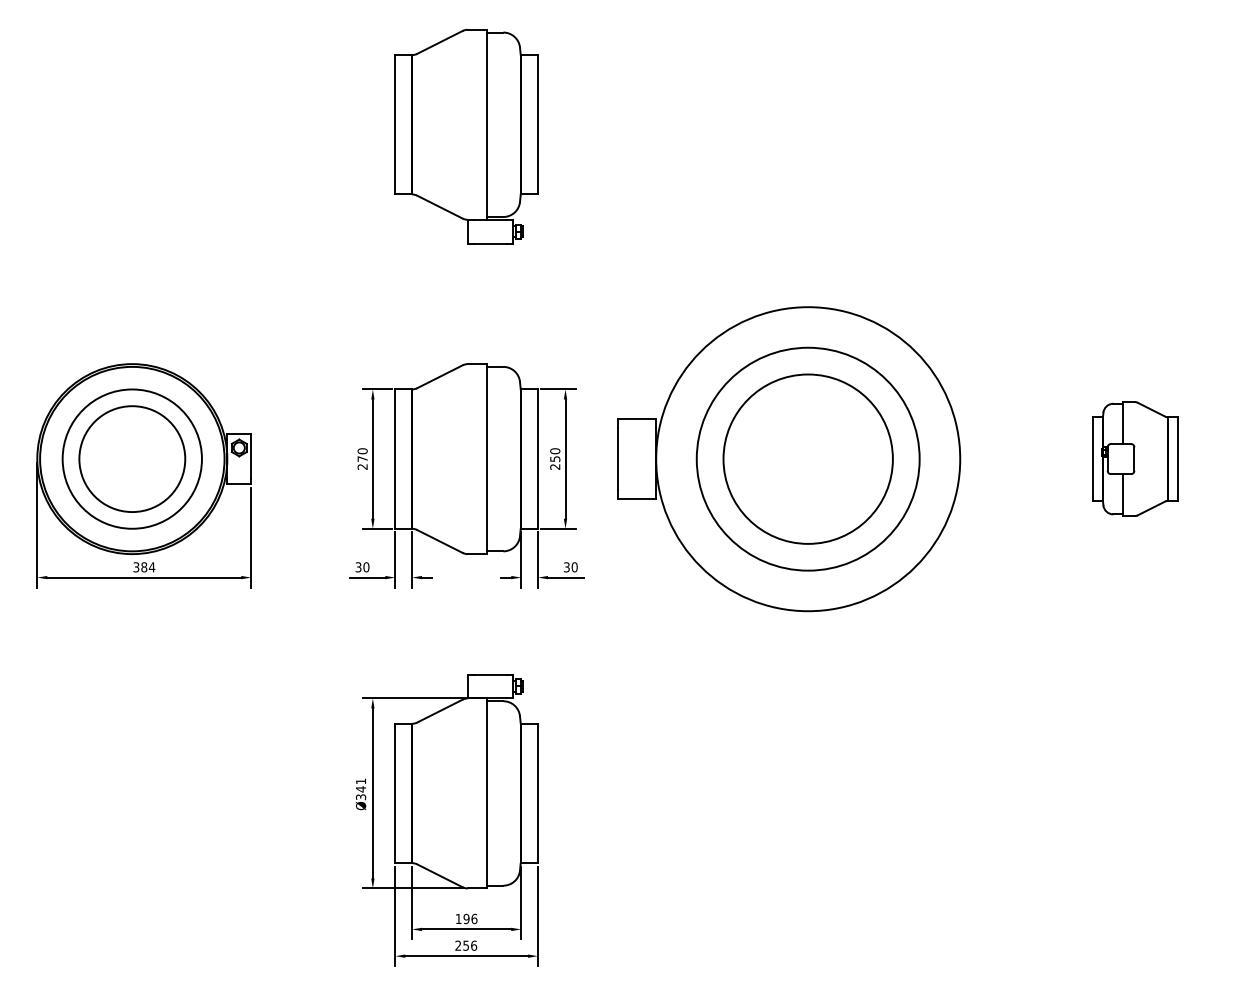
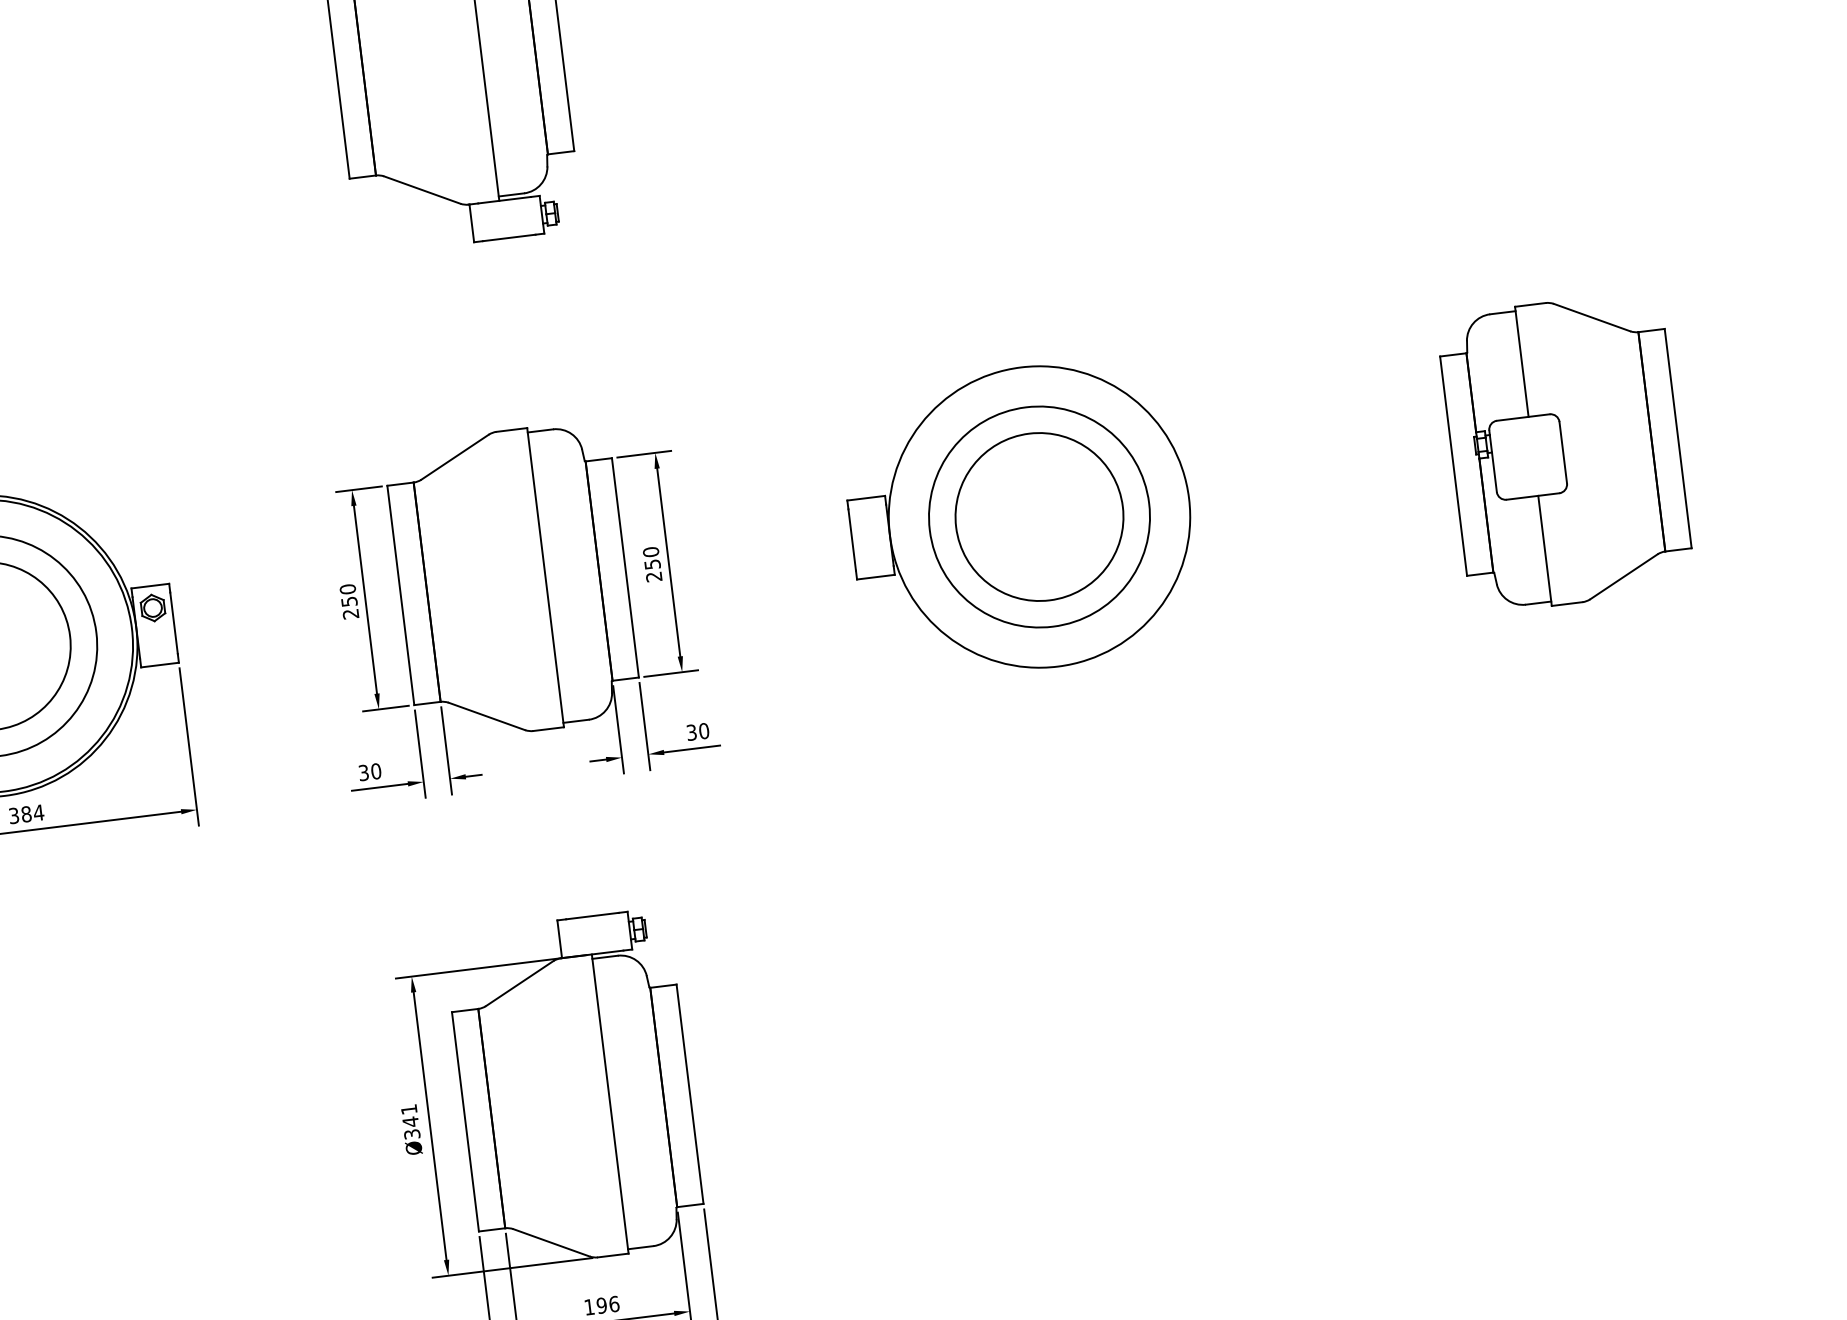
text: (362, 458) -> (349, 600), 270 -> 250
part: (788, 458) -> (1019, 518), size x0.62
part: (1135, 458) -> (1566, 451), size x1.67

